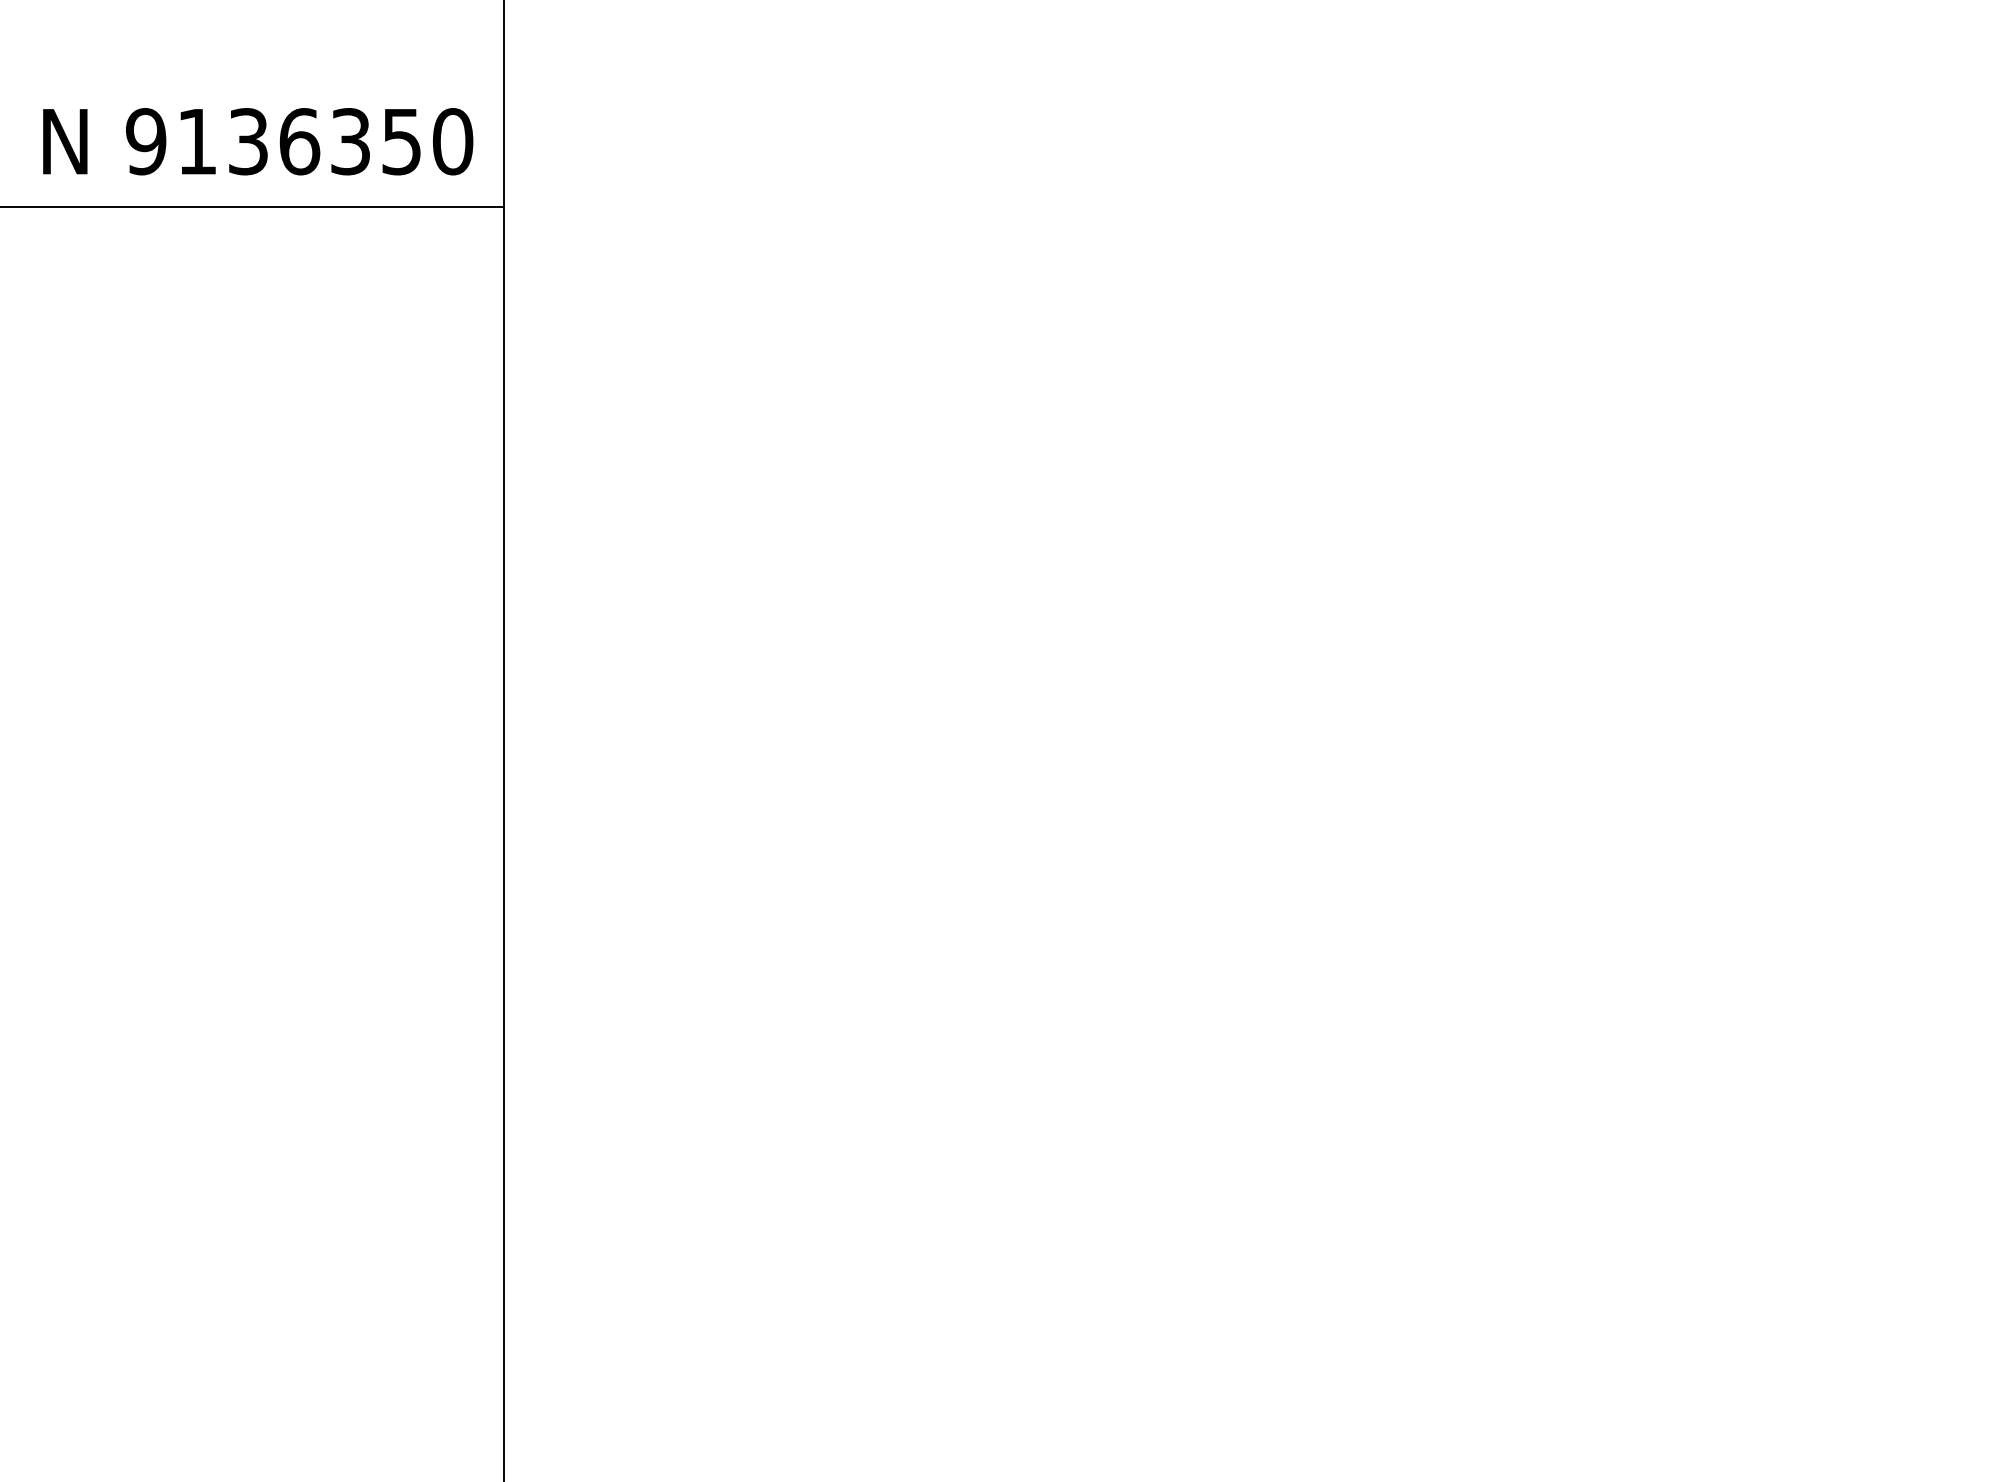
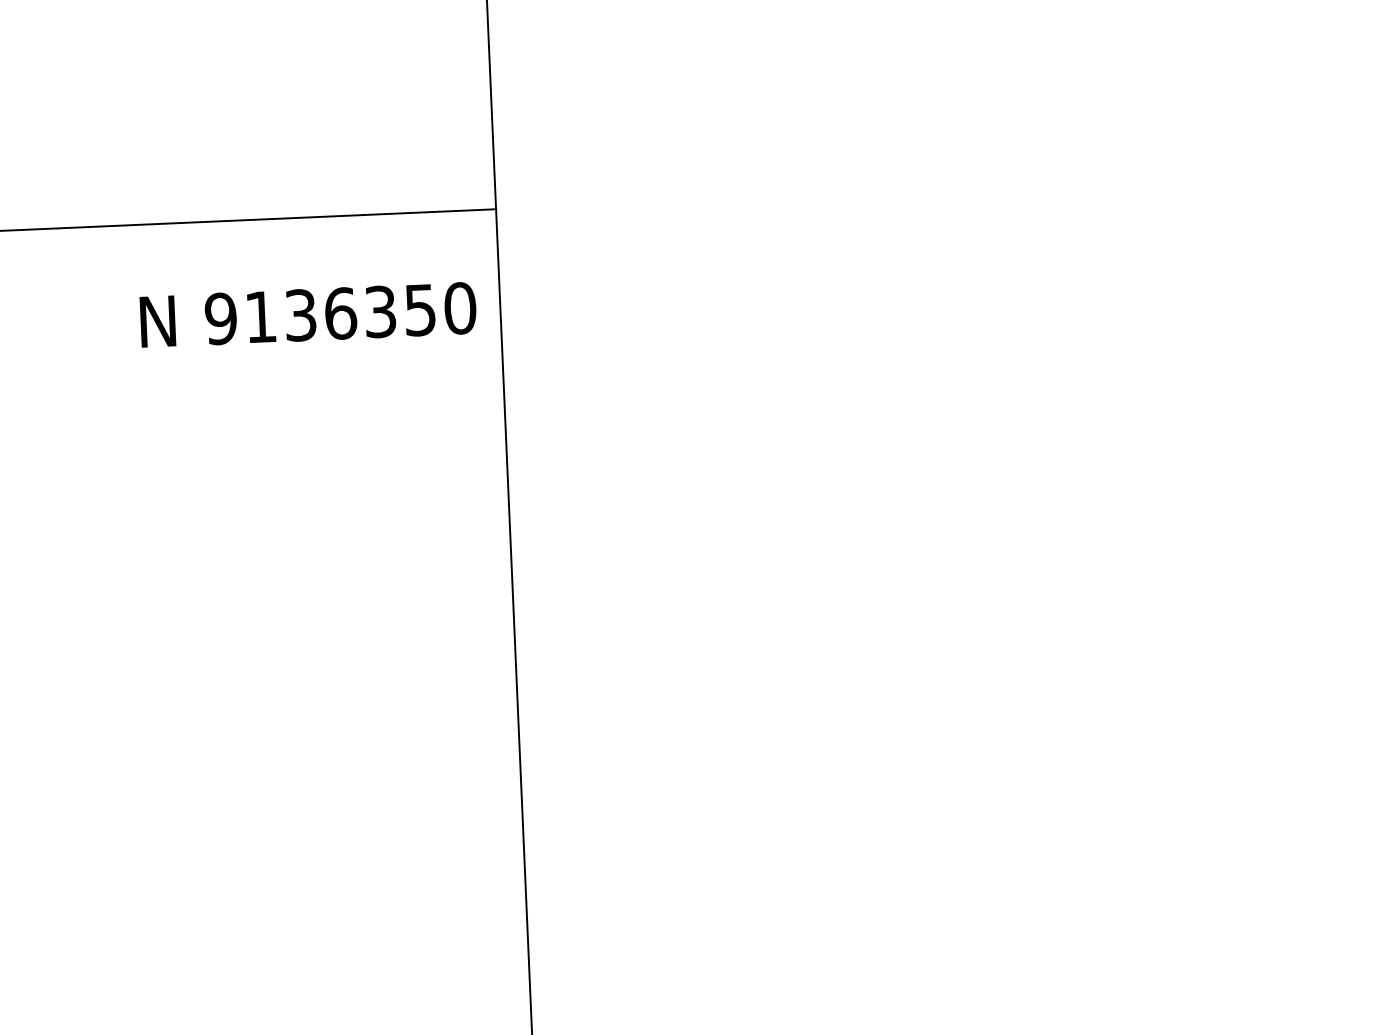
text: (258, 141) -> (308, 314), moved

